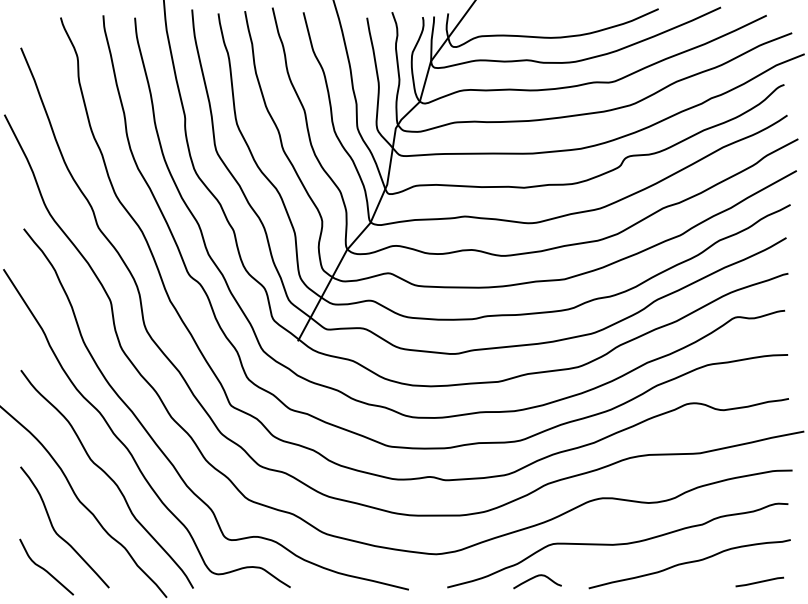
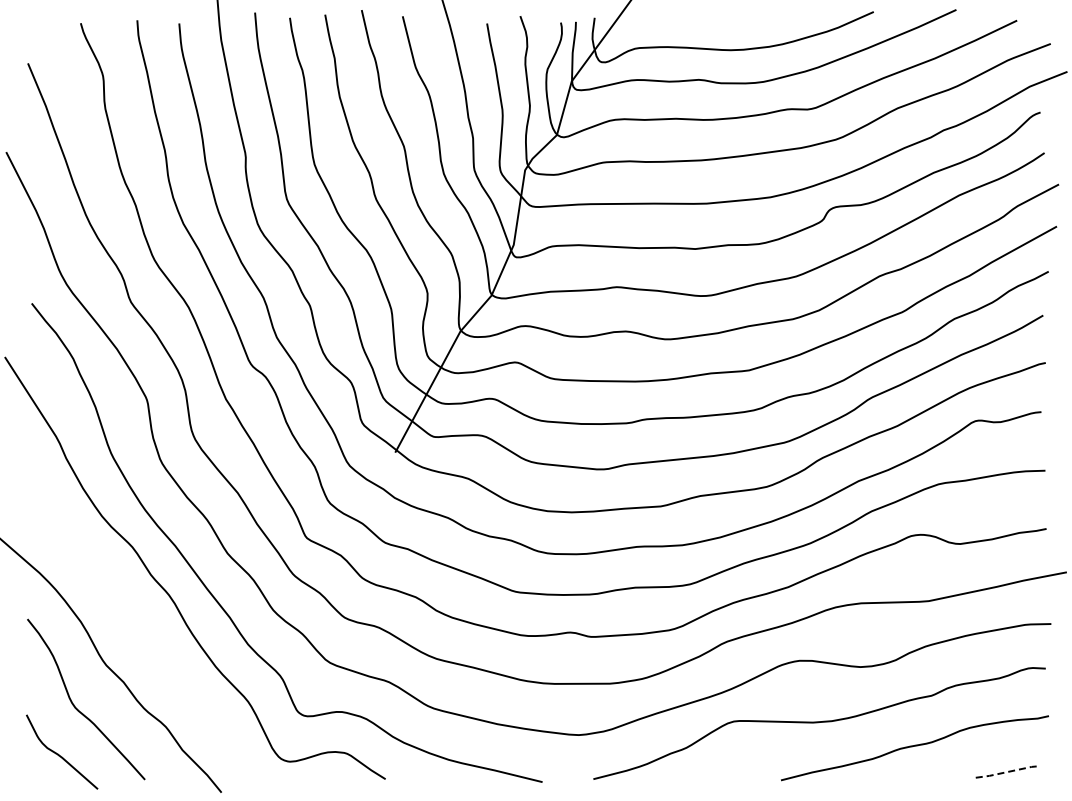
curve: (108, 477) -> (144, 633), removed
curve: (536, 577) -> (711, 765), removed
line: (760, 581) -> (1008, 771), solid -> dashed

